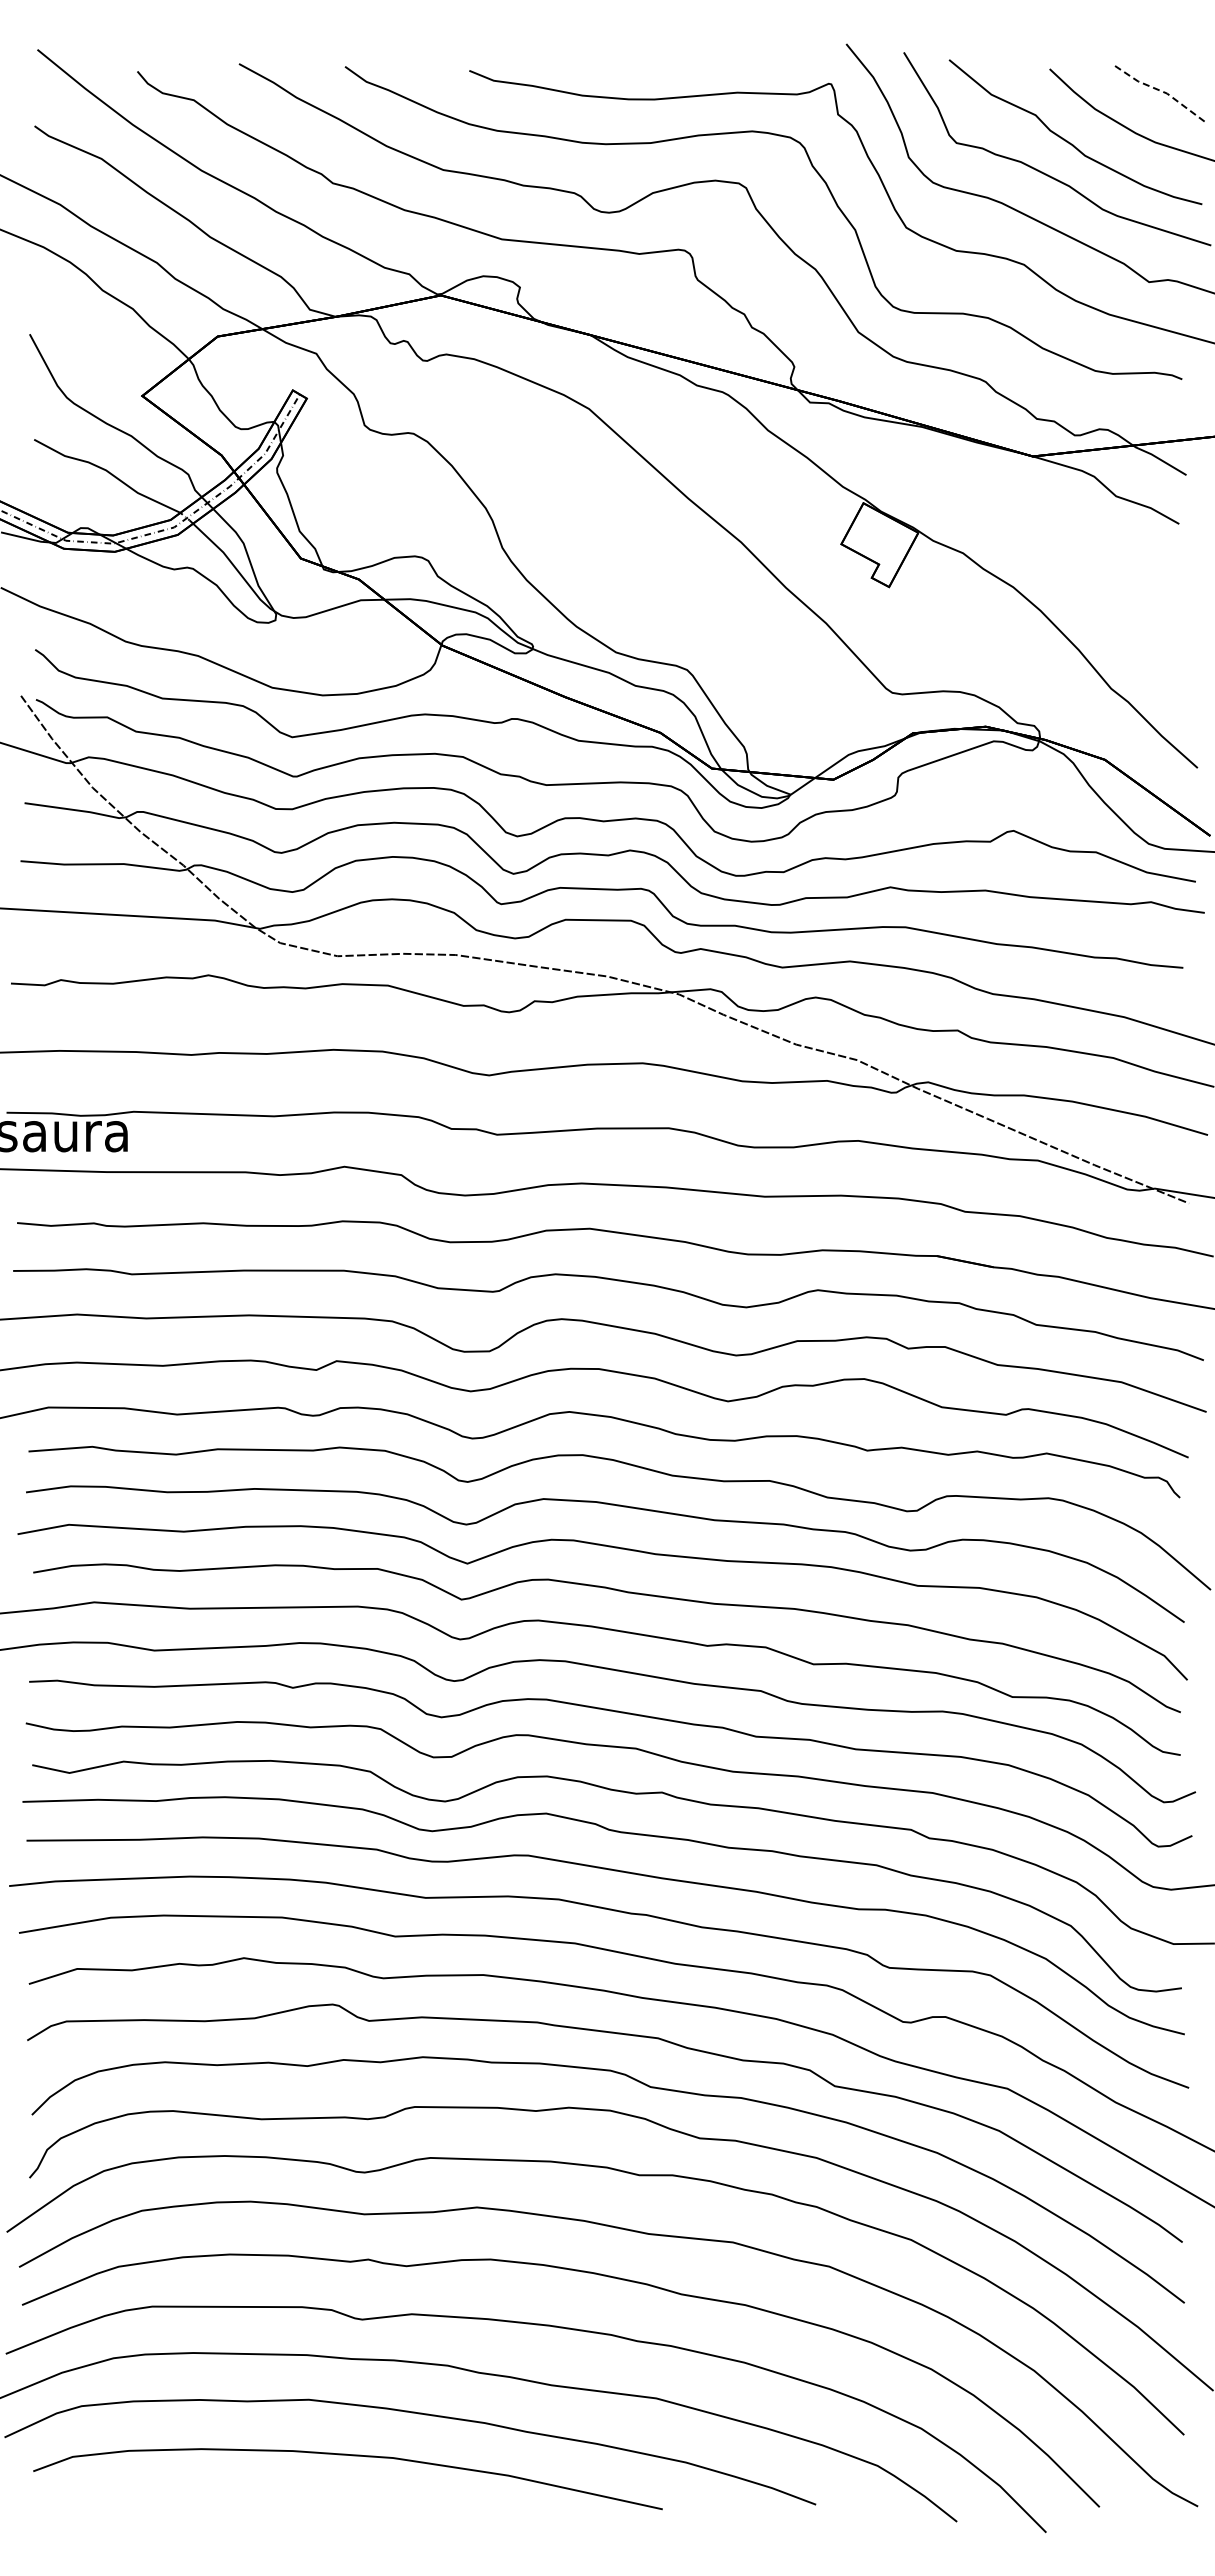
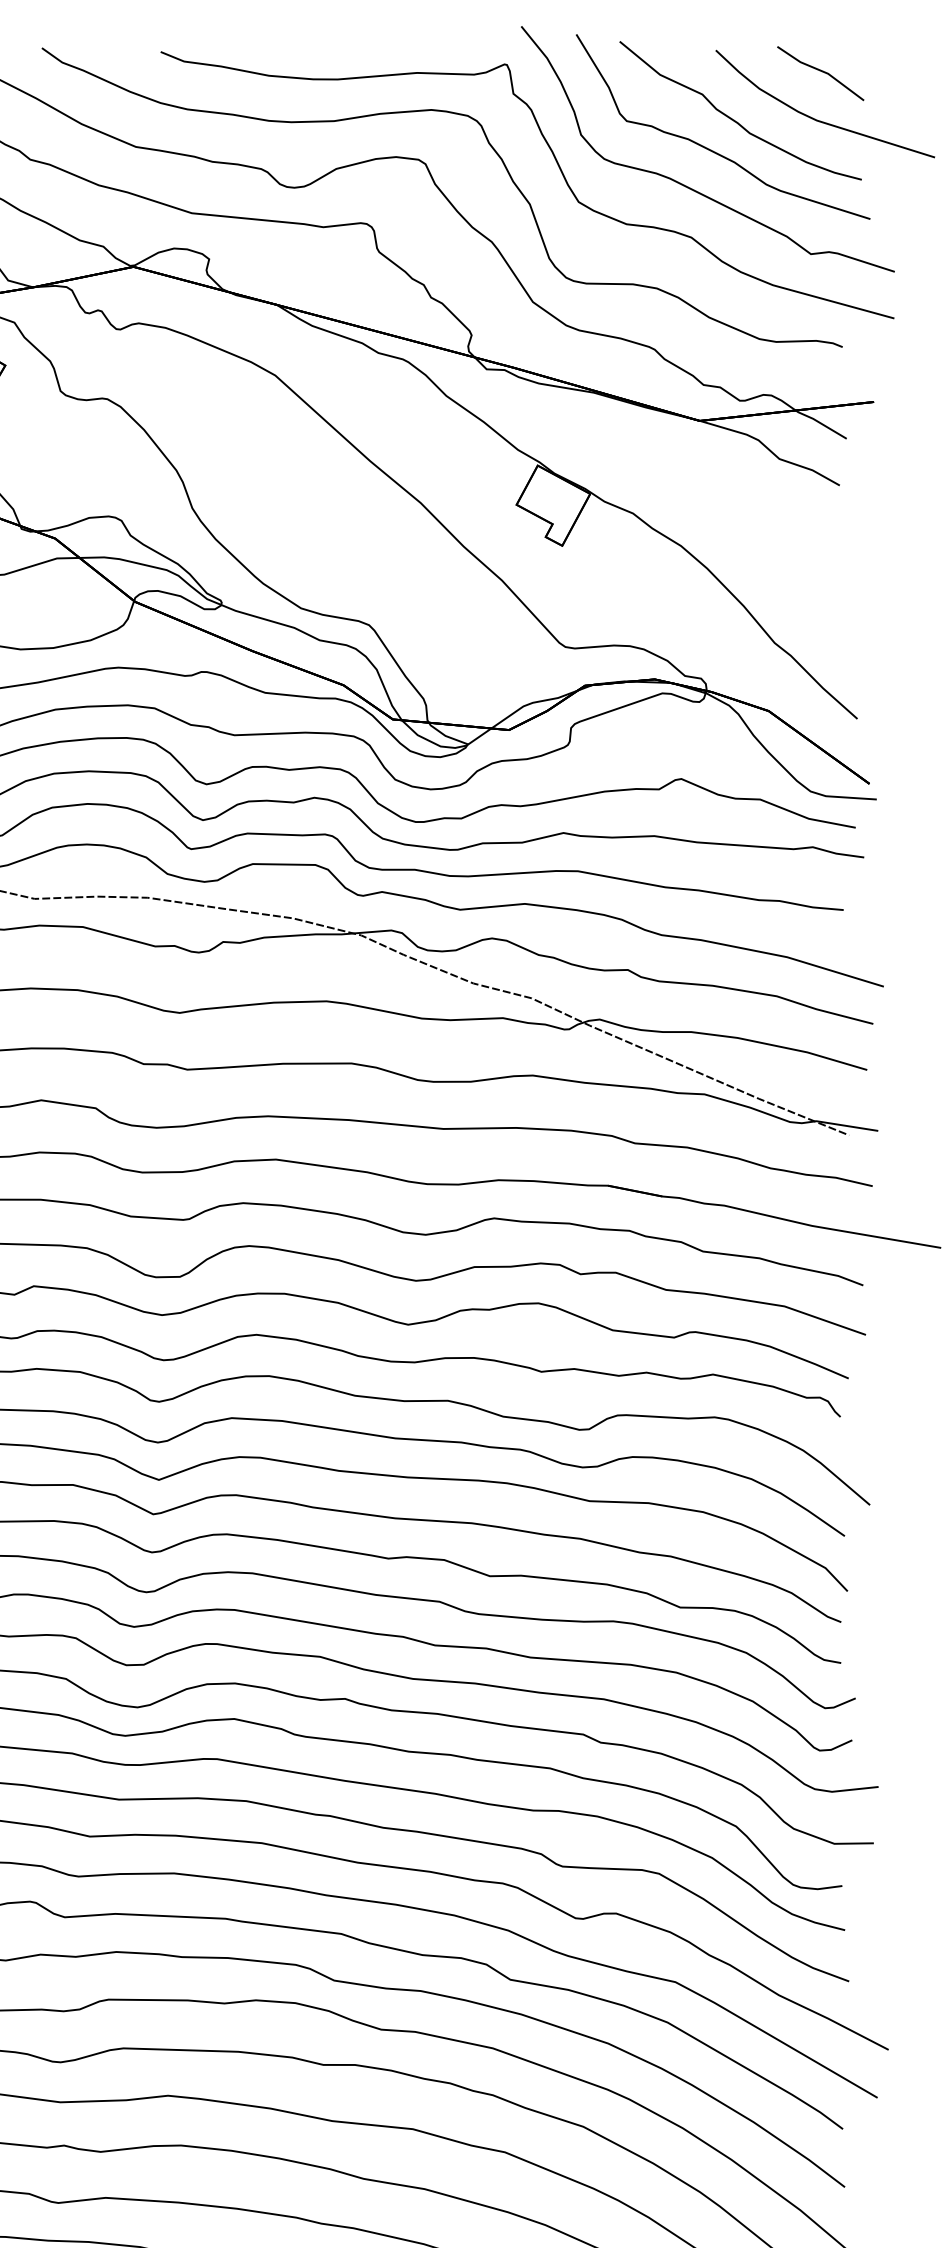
line: (1159, 90) -> (820, 70), dashed -> solid

